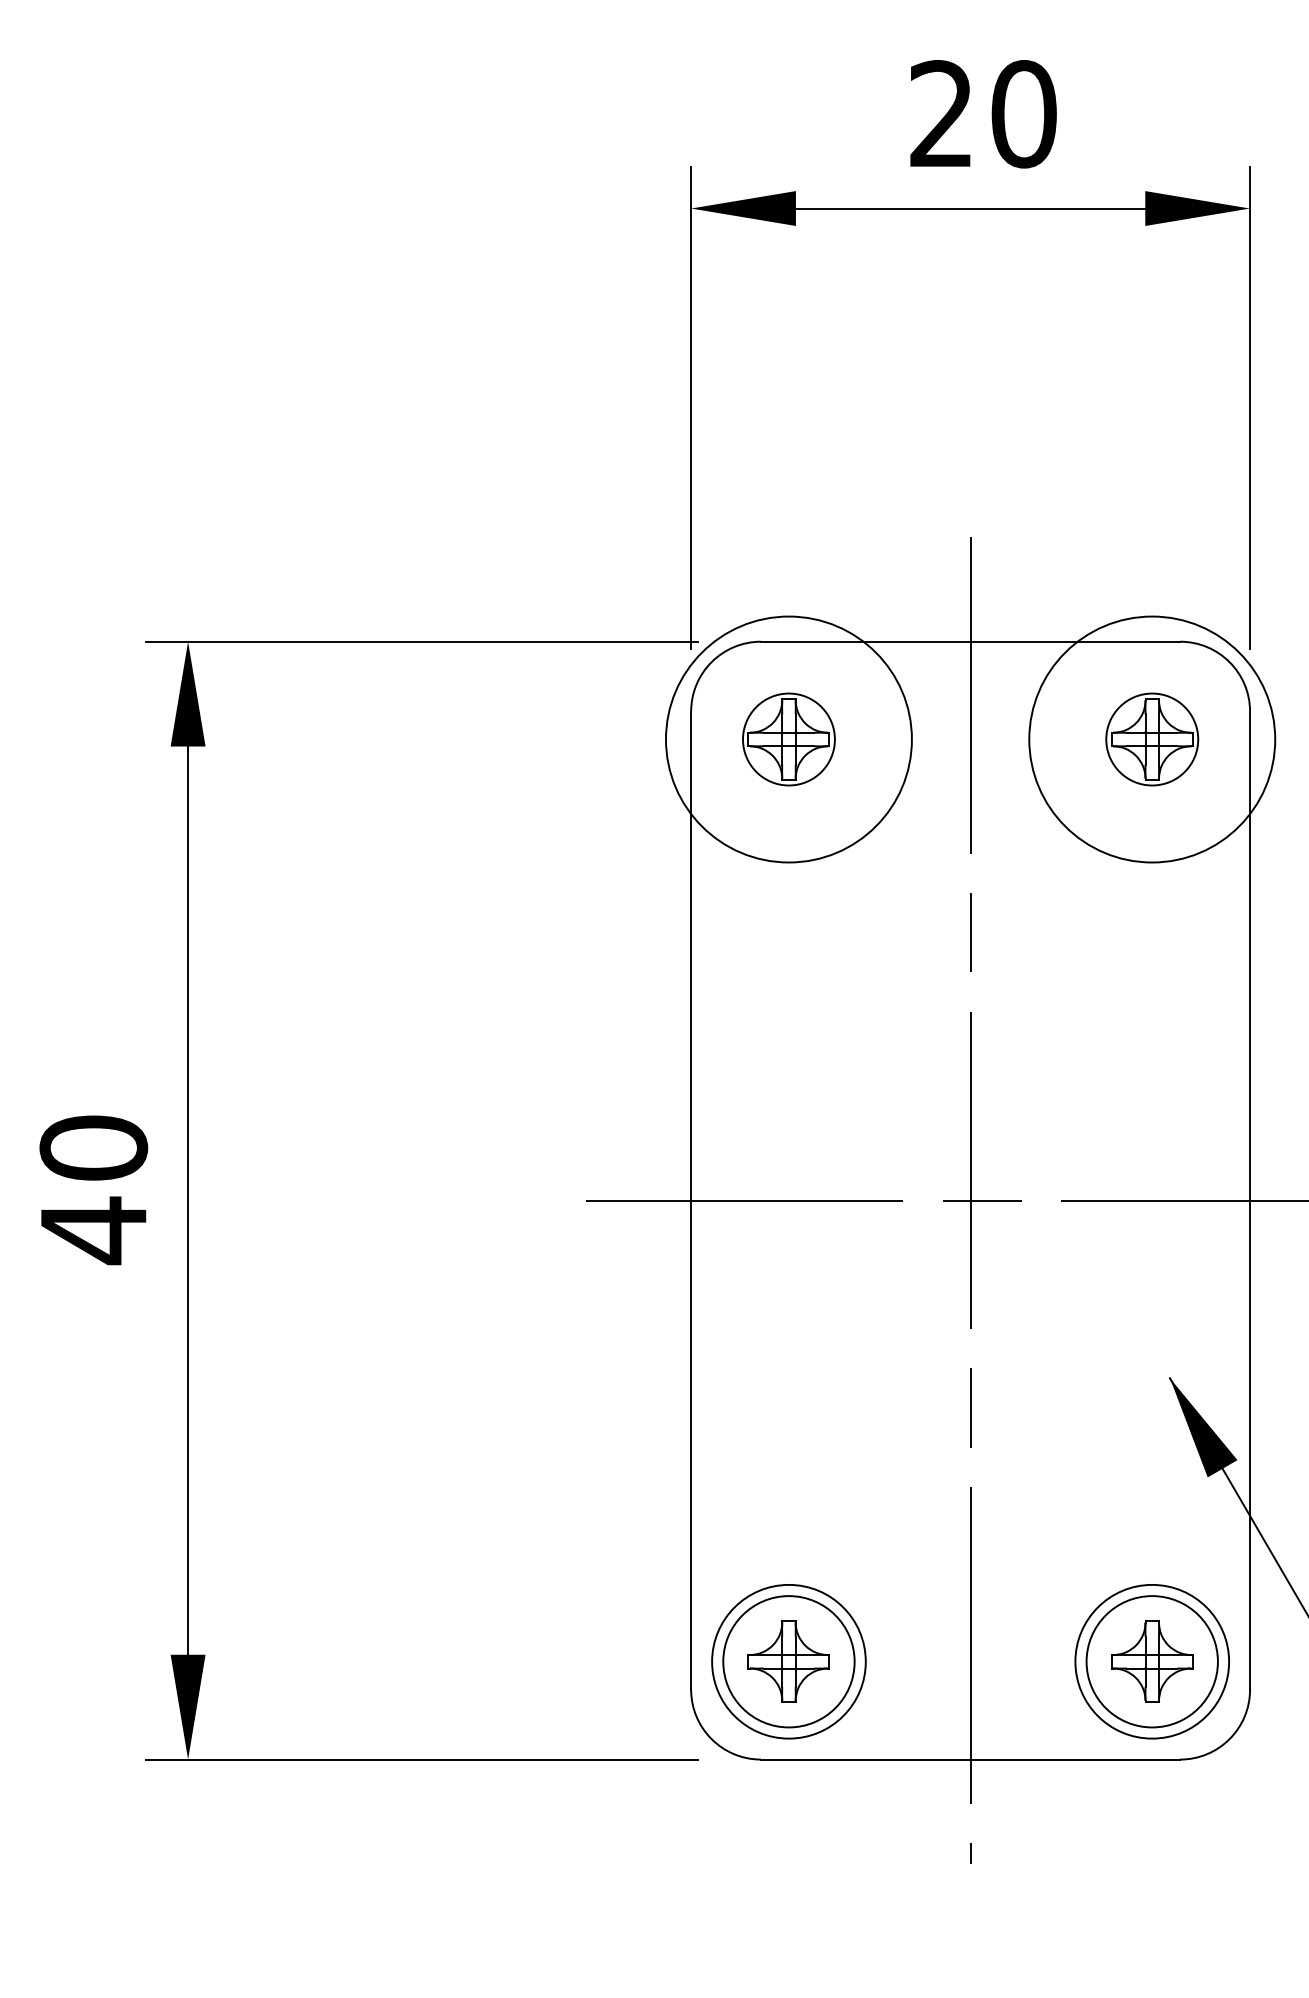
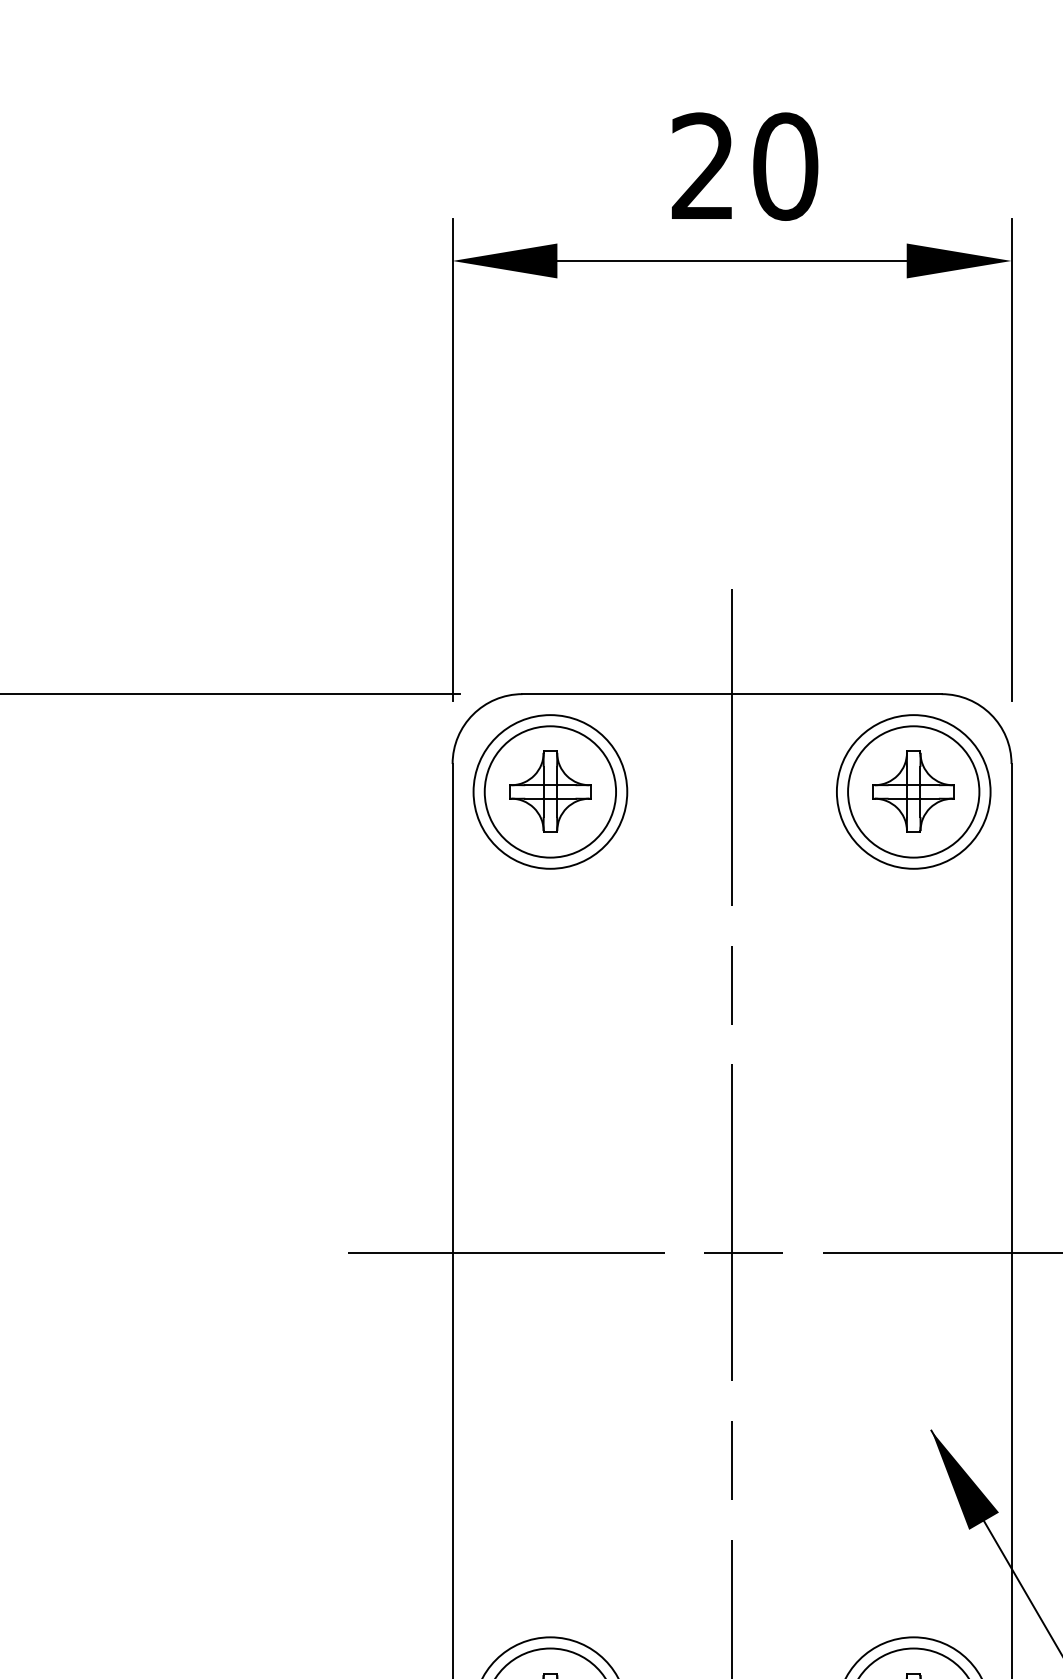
circle: (788, 739) -> (549, 791), size x0.62
circle: (788, 739) -> (549, 791), size x1.43
circle: (1151, 739) -> (912, 791), size x1.43
circle: (1152, 739) -> (913, 791), size x0.62

